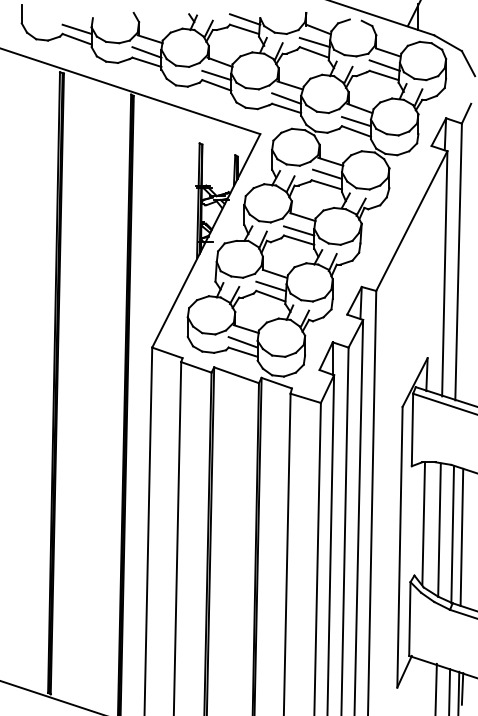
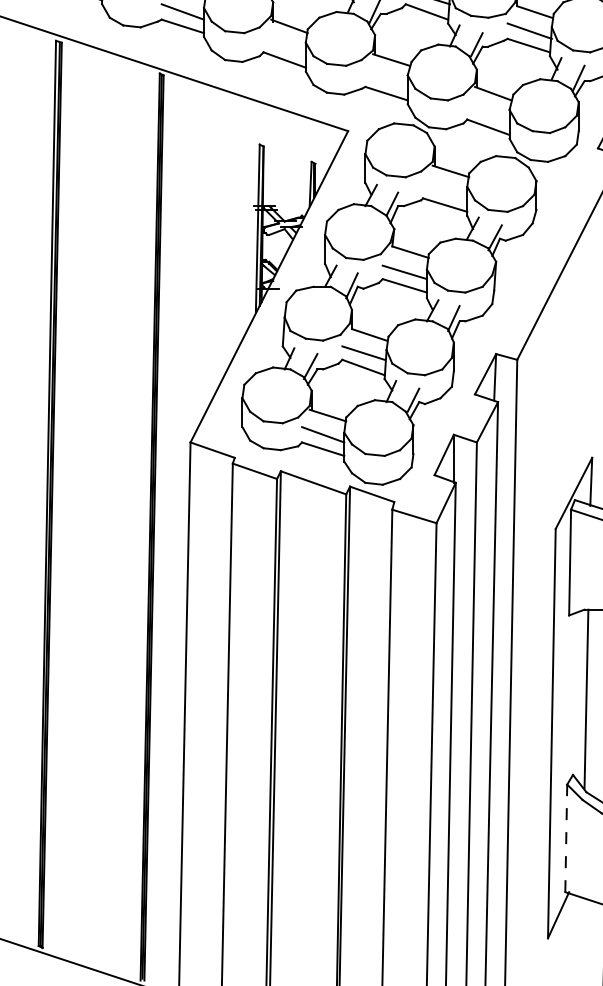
line: (216, 75) -> (284, 45), removed
line: (286, 98) -> (386, 79), removed
line: (355, 121) -> (486, 112), removed
line: (327, 173) -> (446, 188), removed
line: (409, 619) -> (565, 838), solid -> dashed

